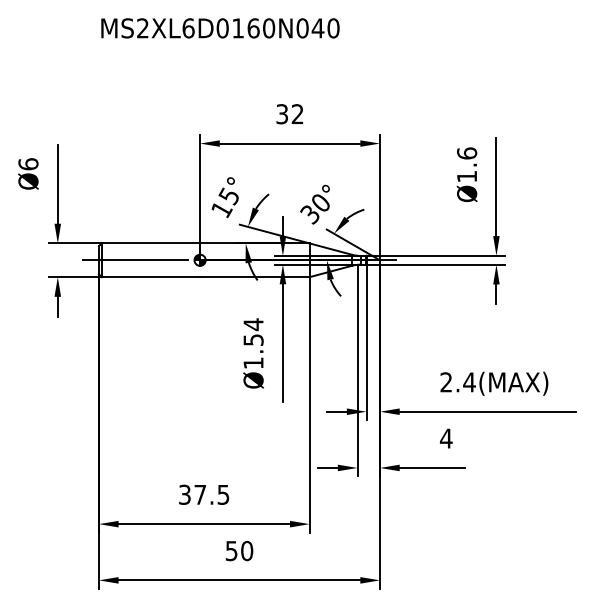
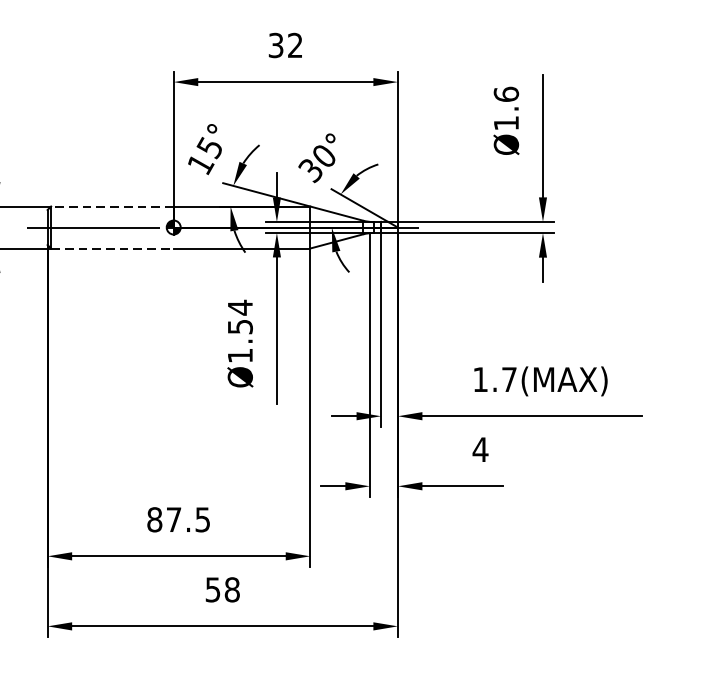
line: (150, 243) -> (111, 206), solid -> dashed
line: (151, 277) -> (113, 248), solid -> dashed
text: (457, 382) -> (494, 379), 2.4(MAX) -> 1.7(MAX)
text: (184, 494) -> (154, 519), 37.5 -> 87.5
text: (247, 550) -> (232, 589), 50 -> 58

